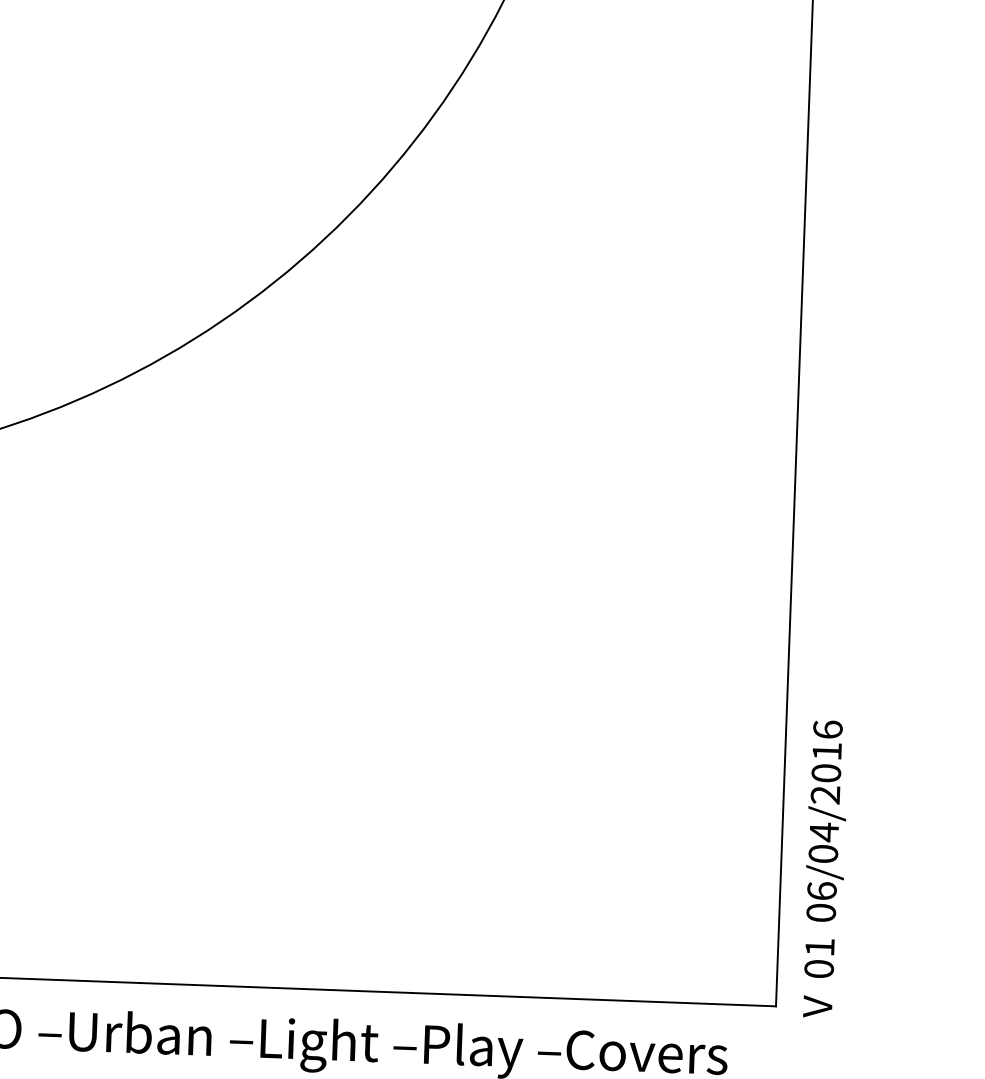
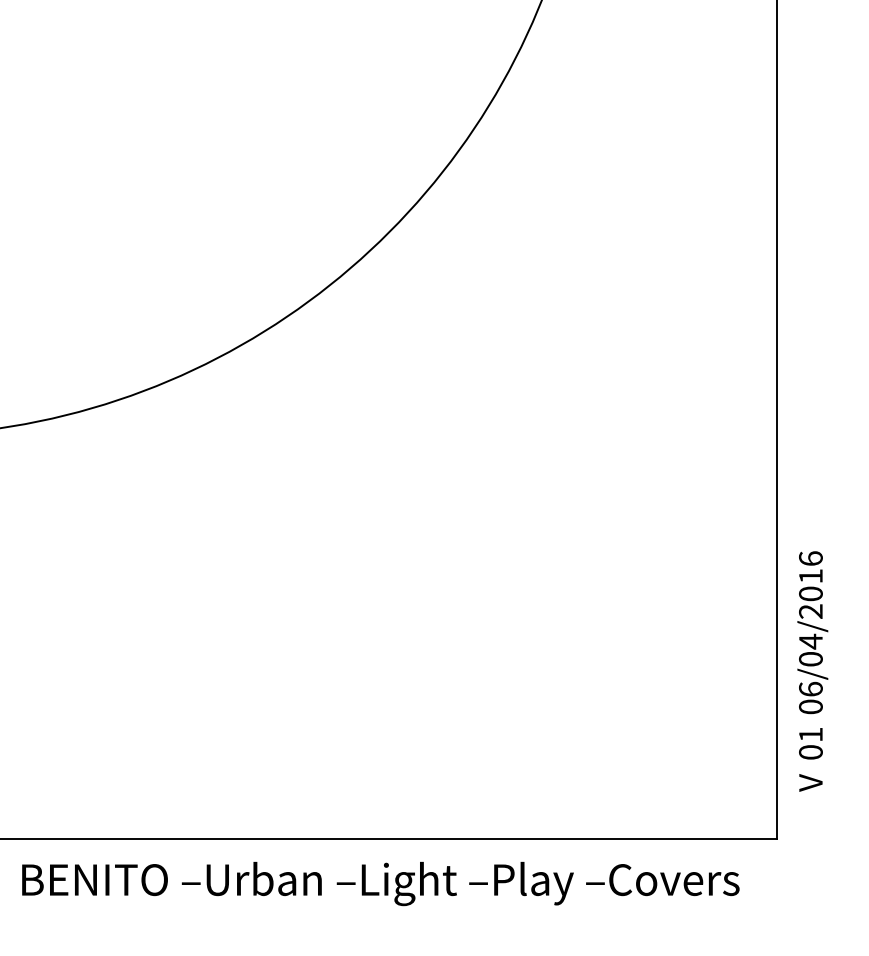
text: (824, 869) -> (812, 671), moved

